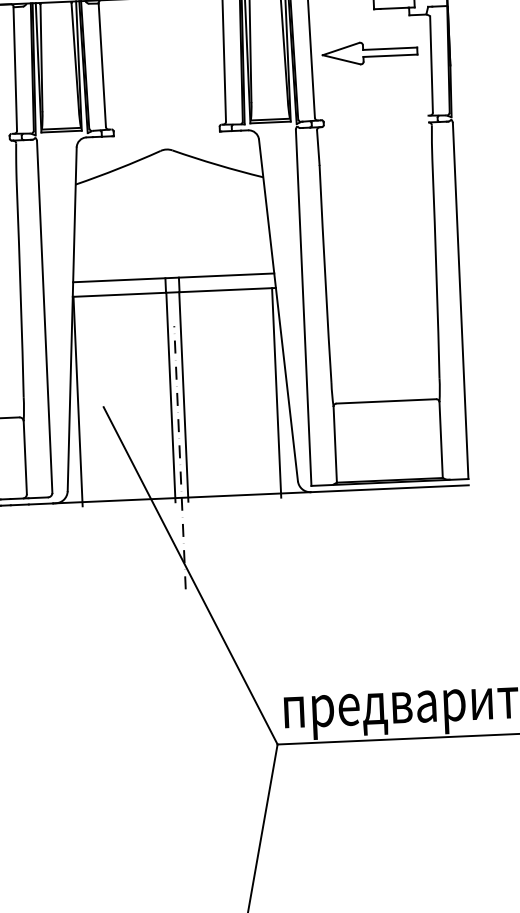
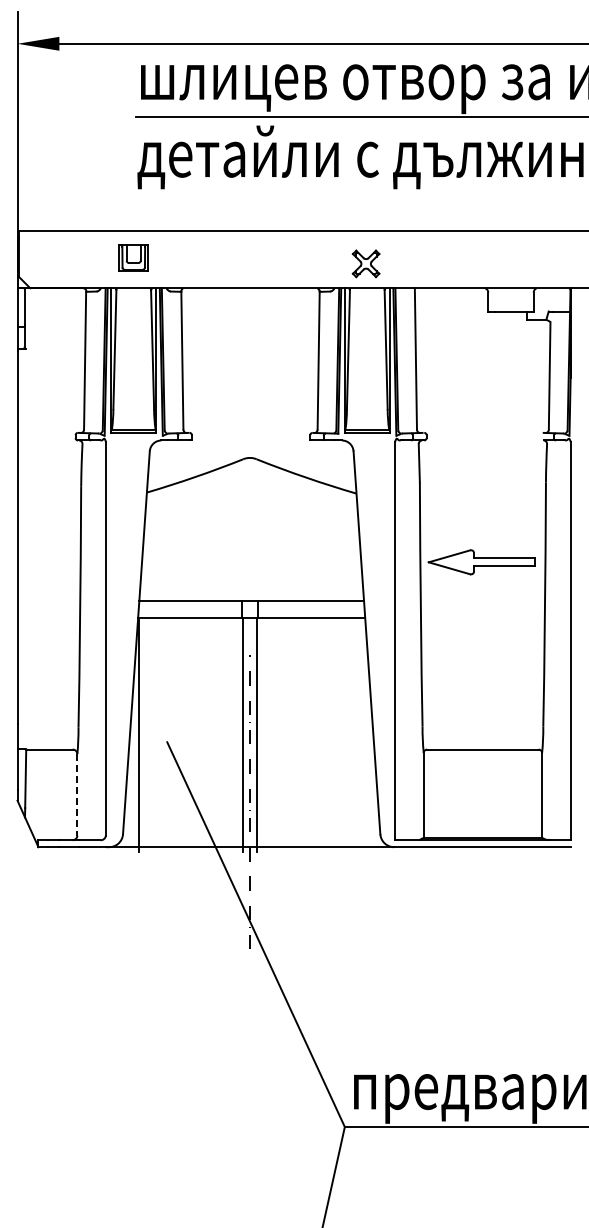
part: (369, 53) -> (481, 562), moved
line: (276, 392) -> (360, 734), removed
line: (25, 457) -> (77, 794), solid -> dashed

